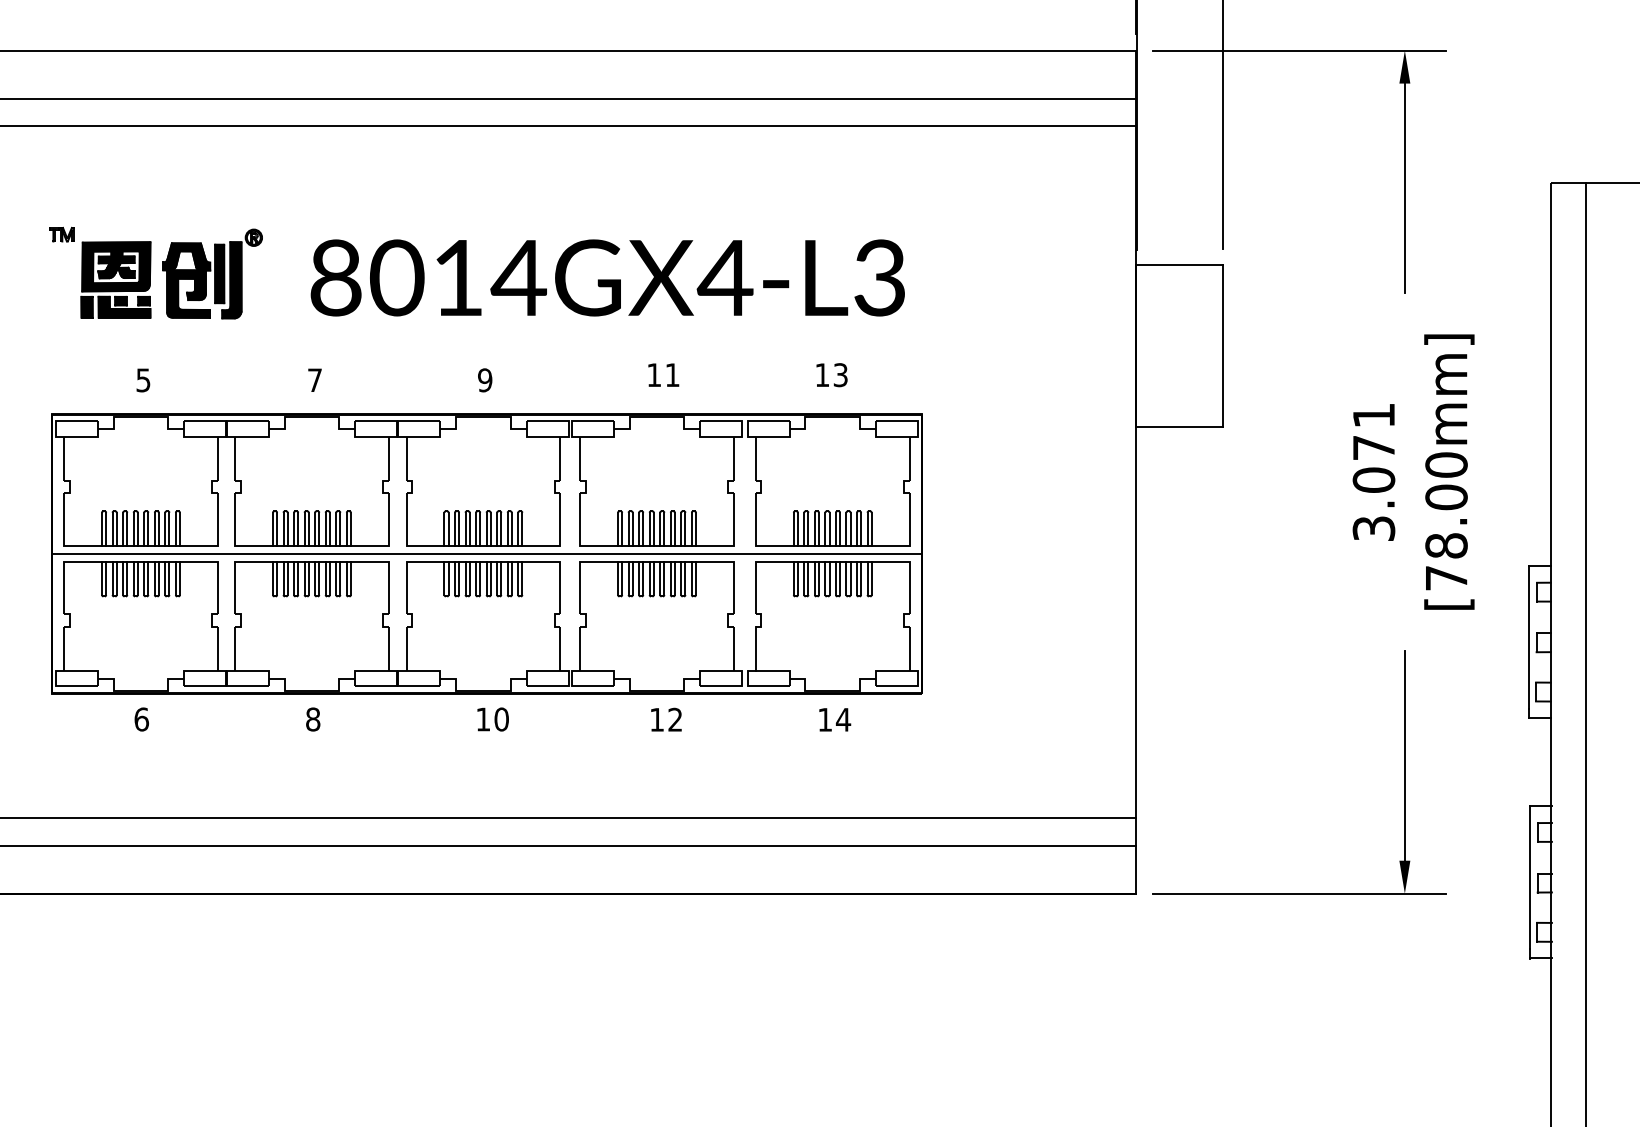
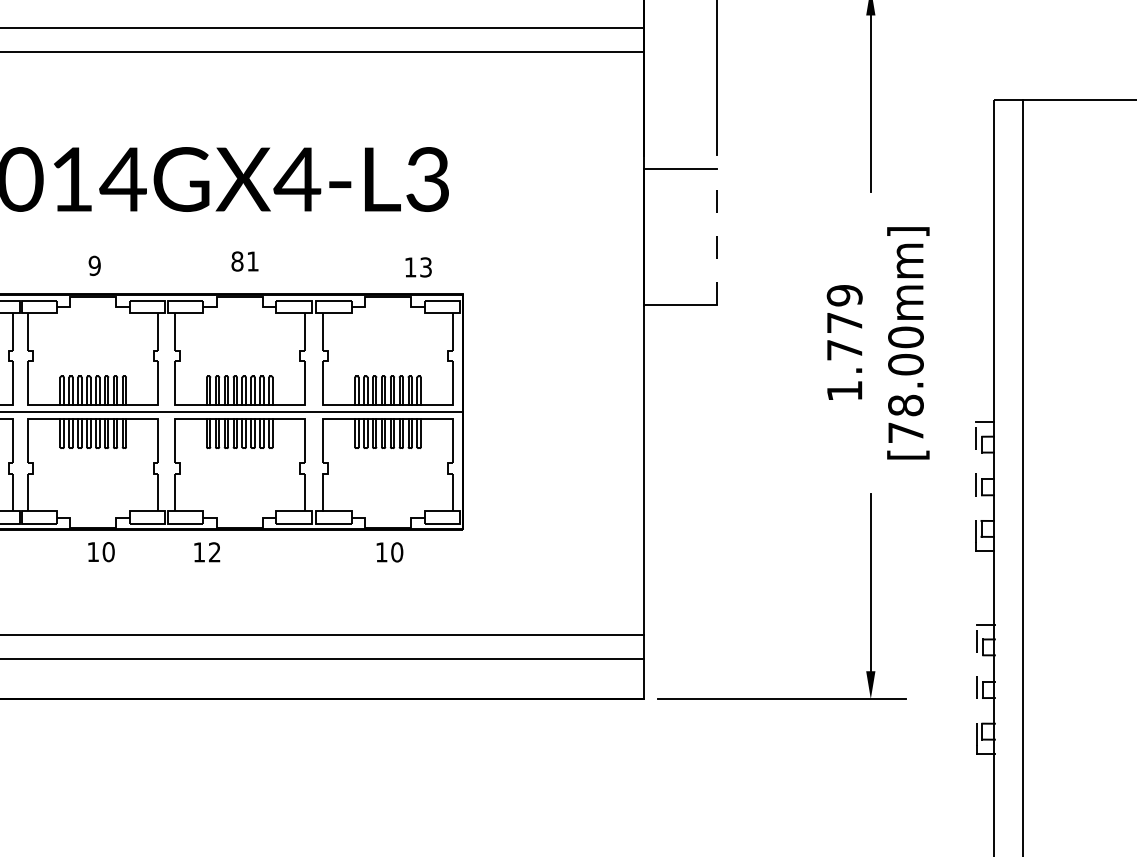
line: (1223, 345) -> (717, 236), solid -> dashed
text: (654, 375) -> (237, 261), 11 -> 81
text: (831, 375) -> (418, 267), moved
text: (1373, 471) -> (844, 342), 3.071 -> 1.779
line: (1529, 636) -> (975, 482), solid -> dashed
text: (666, 719) -> (207, 552), moved
text: (843, 719) -> (397, 552), 14 -> 10
line: (1530, 876) -> (976, 684), solid -> dashed

